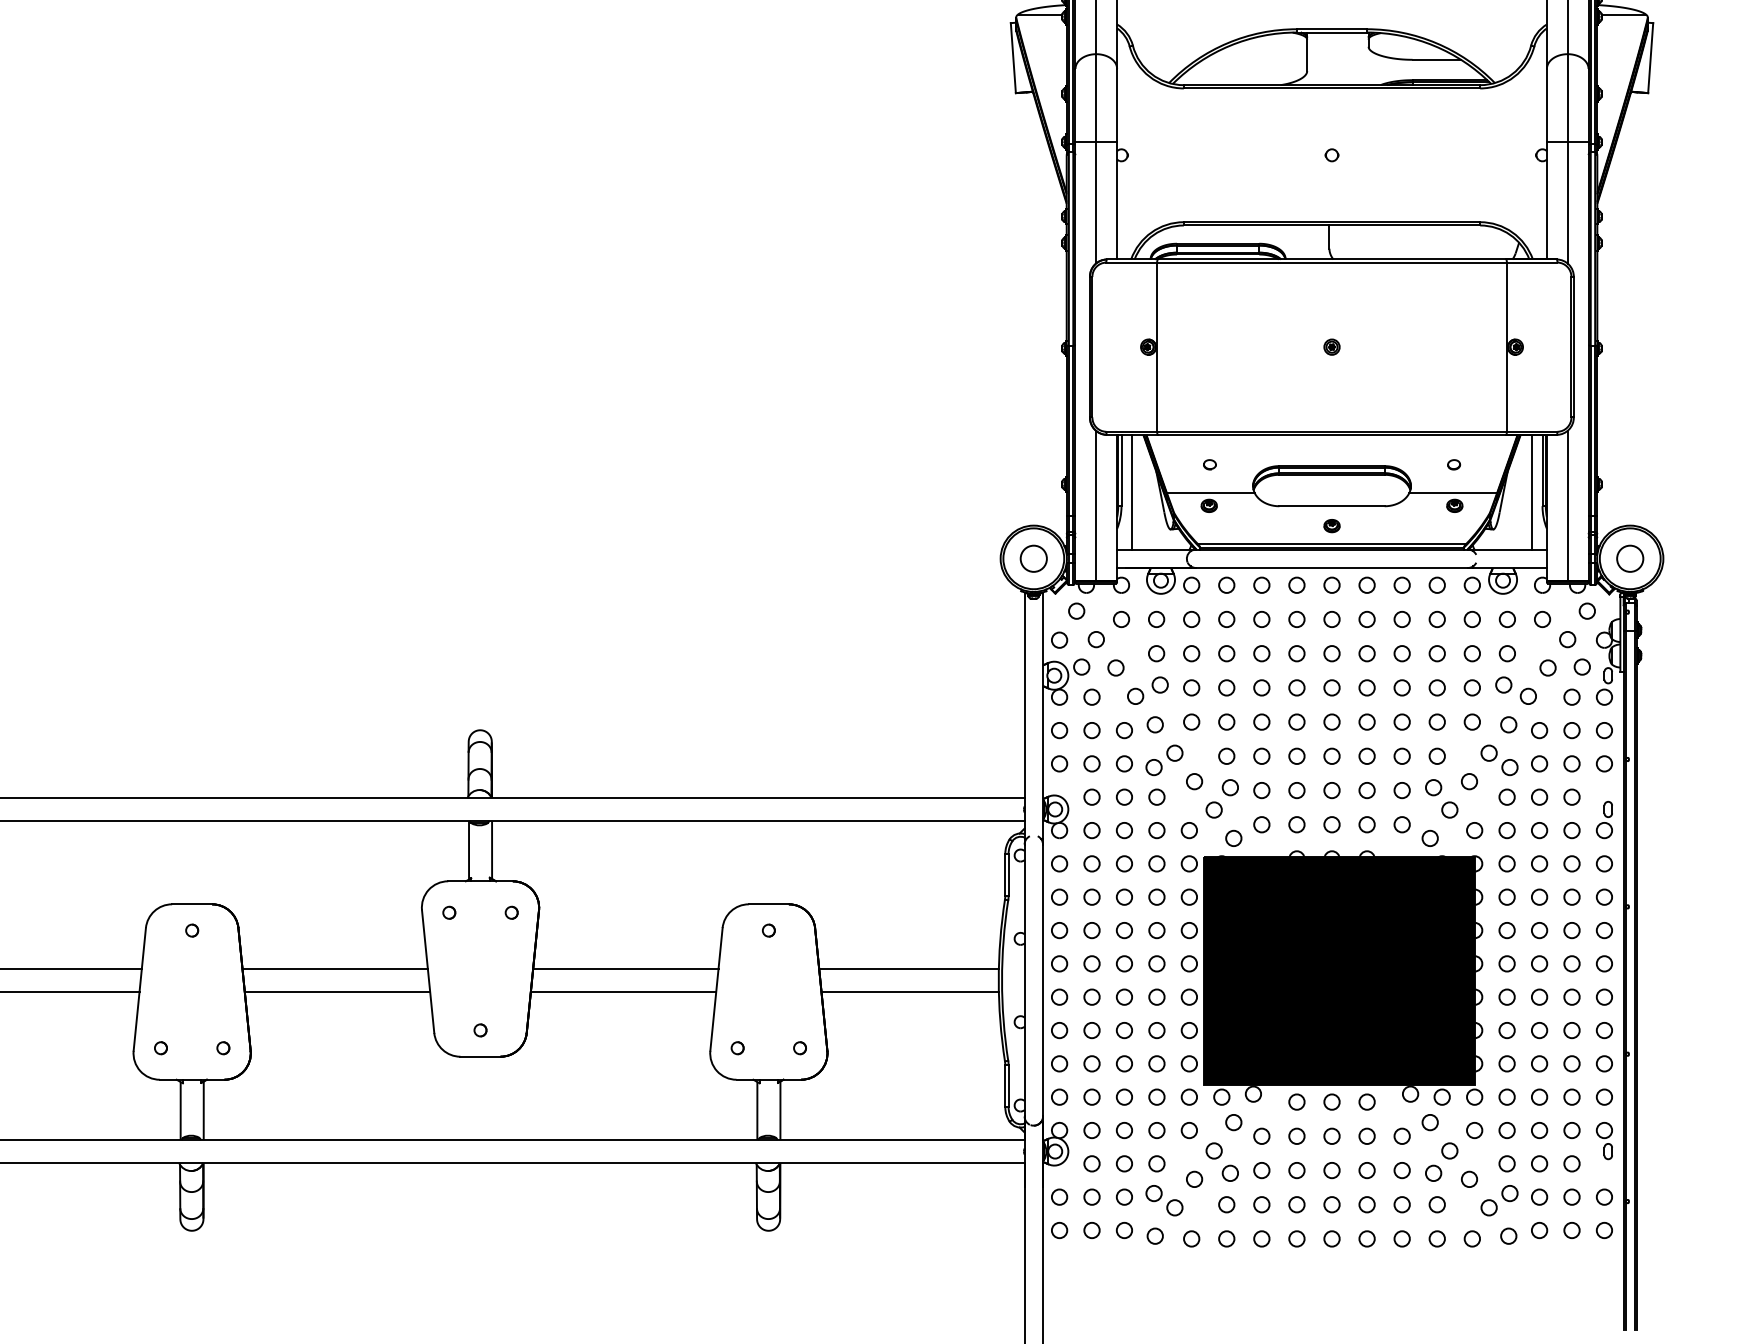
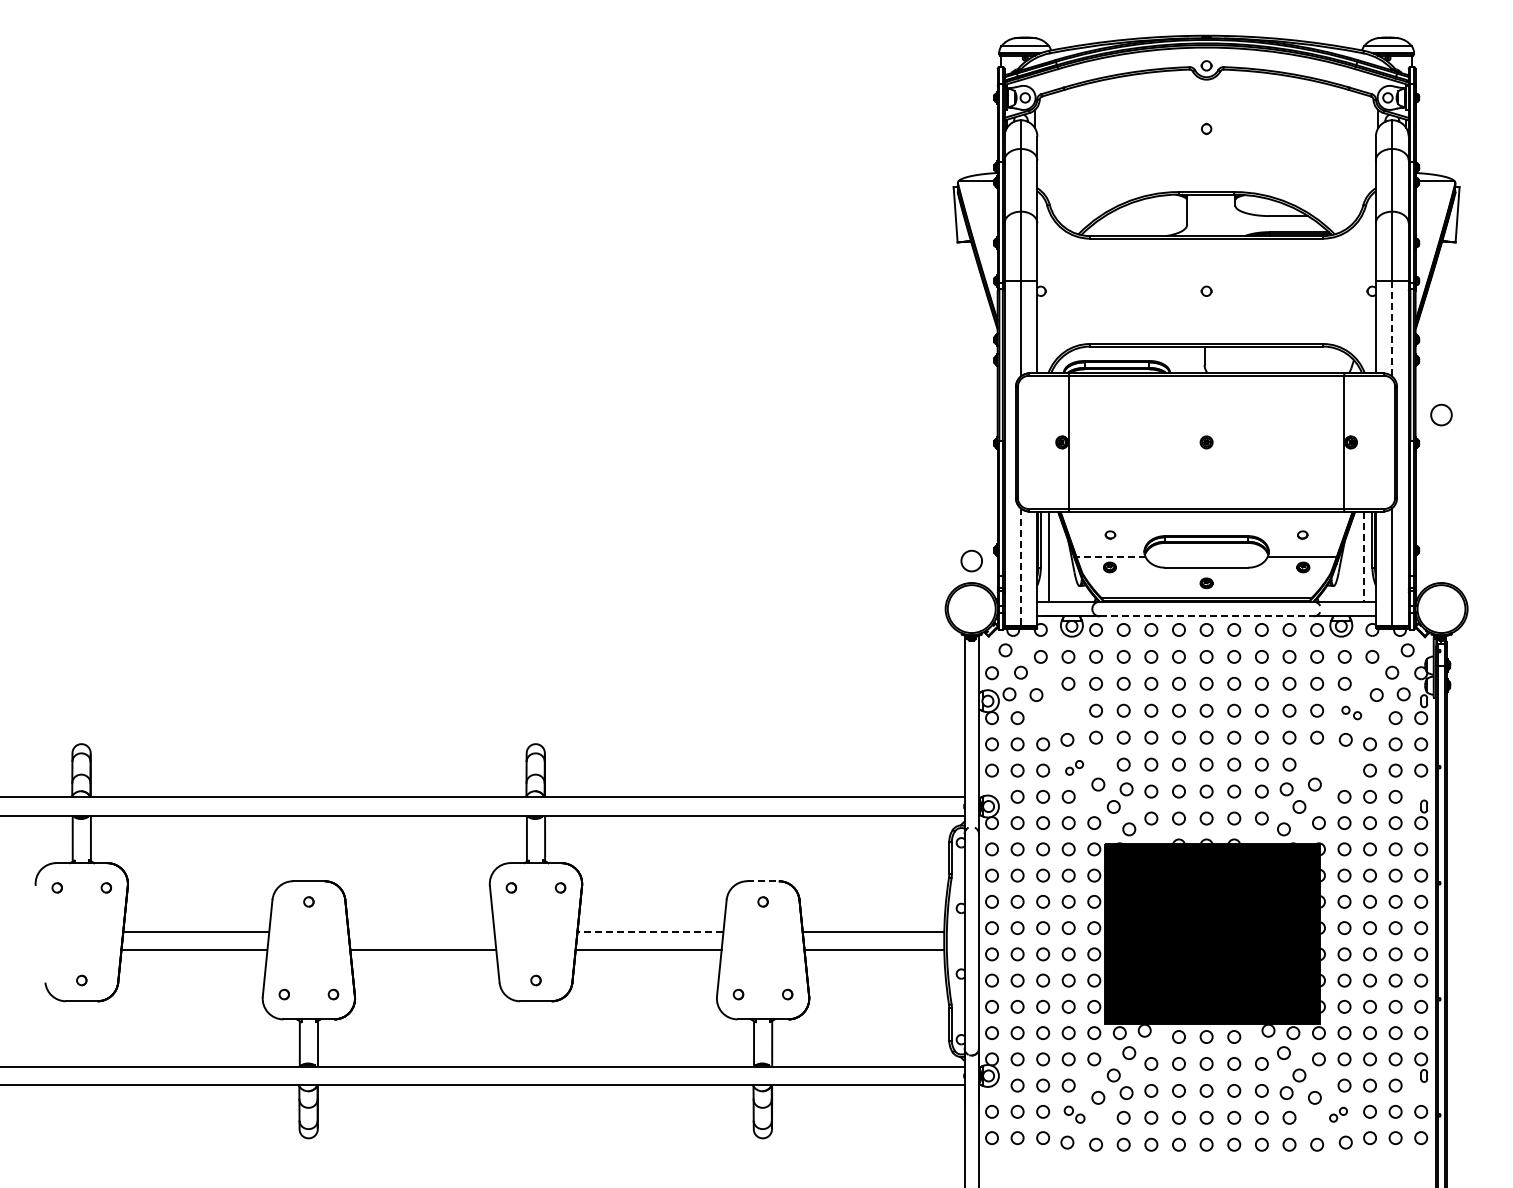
line: (1568, 202) -> (1392, 328), solid -> dashed
line: (1211, 493) -> (1111, 557), solid -> dashed
line: (1531, 493) -> (1363, 557), solid -> dashed
line: (1095, 505) -> (1020, 567), solid -> dashed
circle: (1033, 558) -> (971, 560), moved
circle: (1630, 558) -> (1441, 414), moved
line: (1333, 568) -> (1207, 616), solid -> dashed
part: (1147, 690) -> (1061, 712), removed
part: (1515, 690) -> (1351, 712), size x0.6
part: (1164, 759) -> (1074, 767), size x0.6
part: (1499, 759) -> (1338, 767), removed
line: (769, 904) -> (763, 881), solid -> dashed
line: (335, 969) -> (421, 932), removed
line: (625, 969) -> (650, 932), solid -> dashed
part: (1164, 1200) -> (1074, 1114), size x0.7
part: (1499, 1200) -> (1338, 1114), size x0.6

